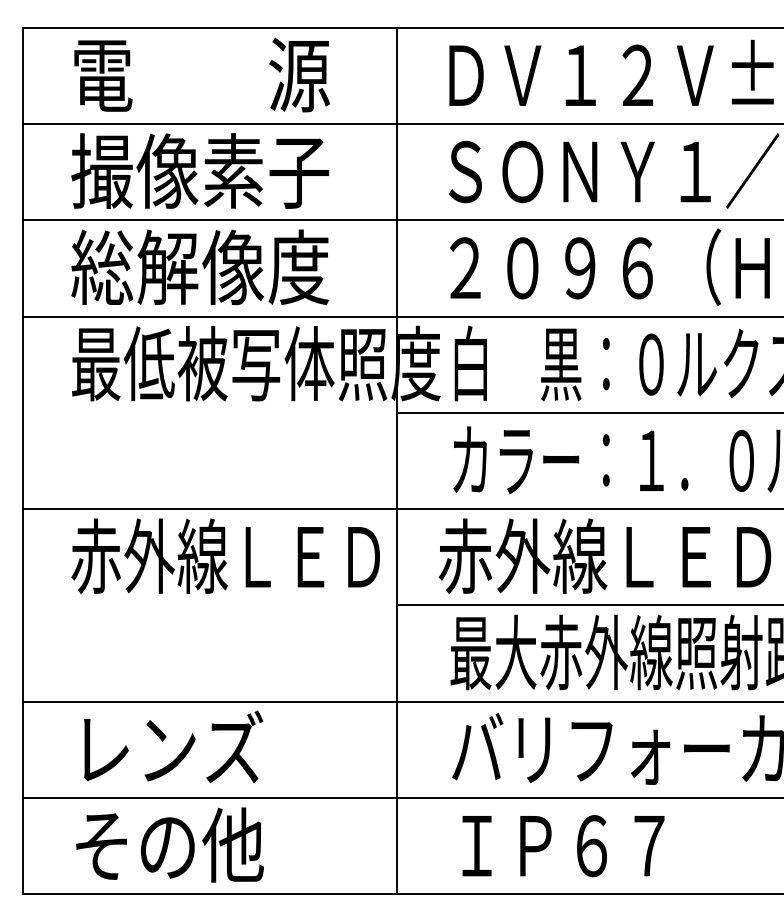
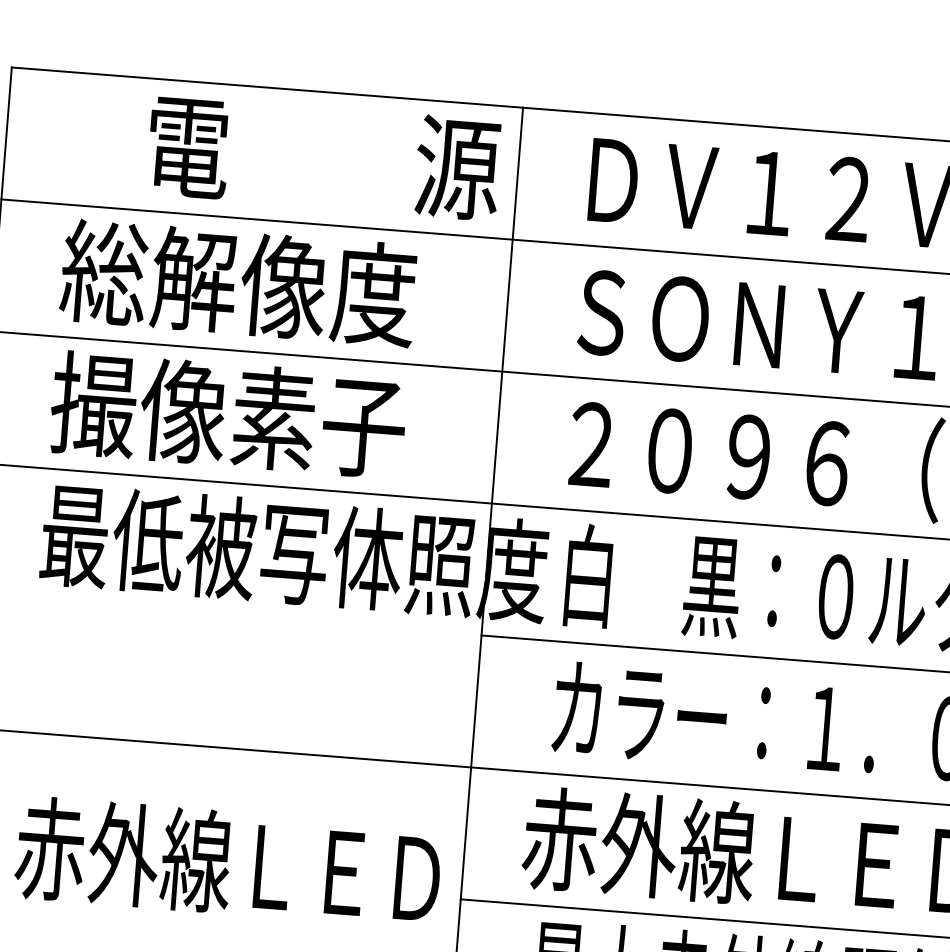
text: (201, 75) -> (323, 157), moved
text: (200, 170) -> (239, 282), 撮像素子 -> 総解像度
text: (200, 267) -> (228, 415), 総解像度 -> 撮像素子
text: (225, 555) -> (227, 861), moved

